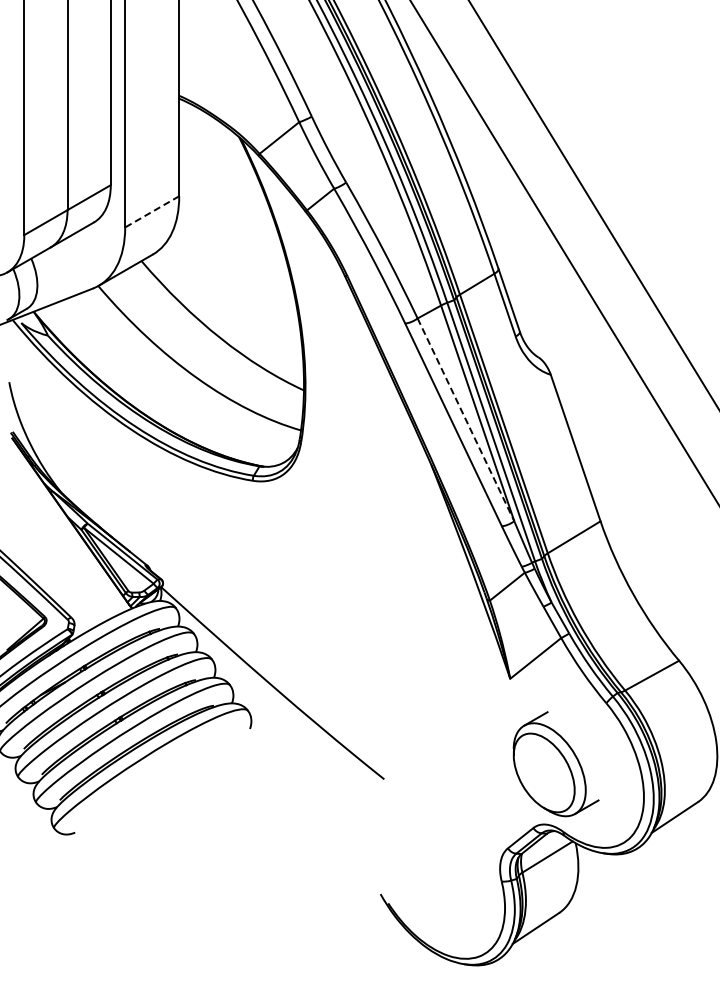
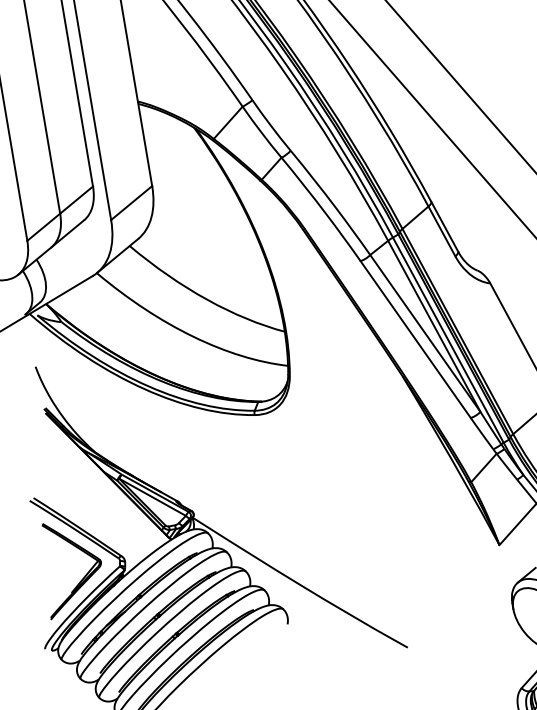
line: (151, 212) -> (131, 203), dashed -> solid
line: (466, 420) -> (425, 333), dashed -> solid

